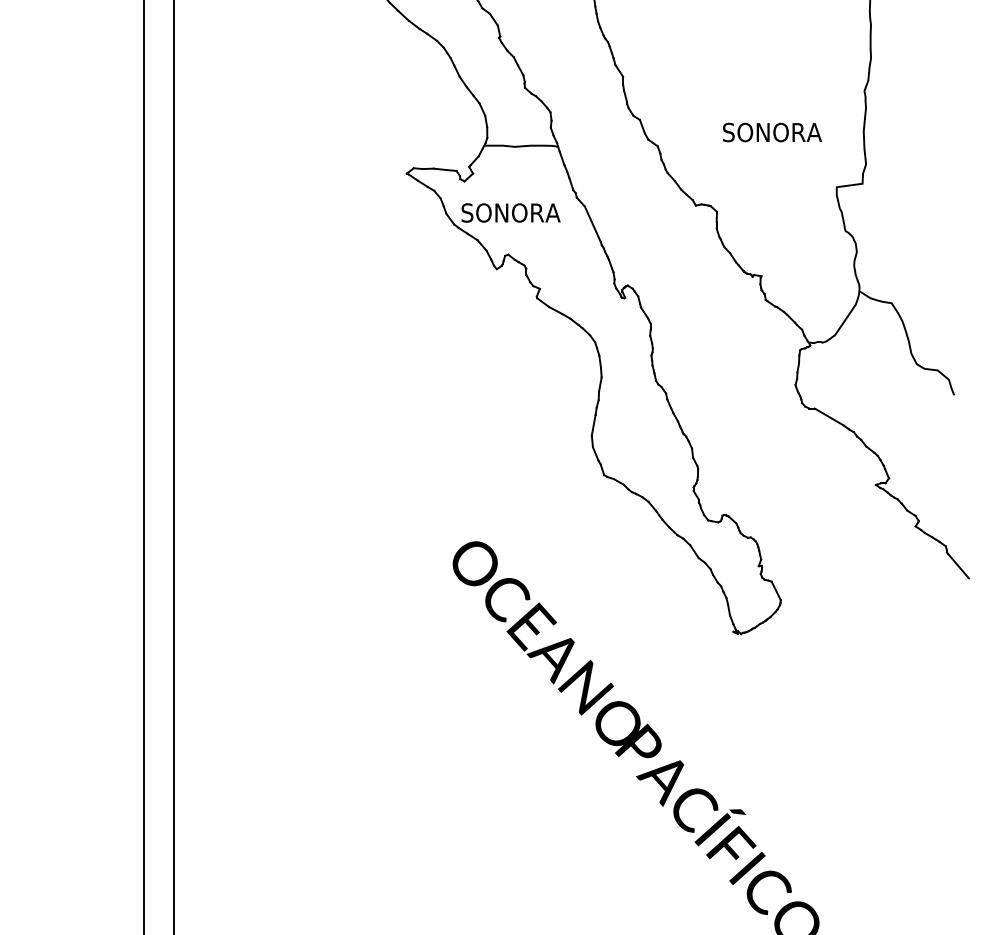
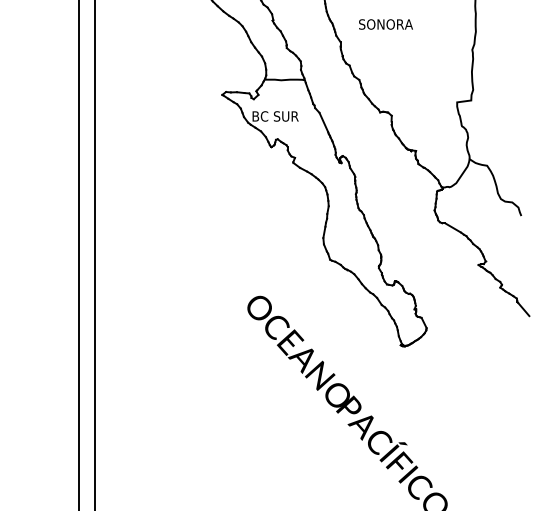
text: (771, 132) -> (385, 24), moved
text: (511, 213) -> (279, 116), SONORA -> BC SUR

